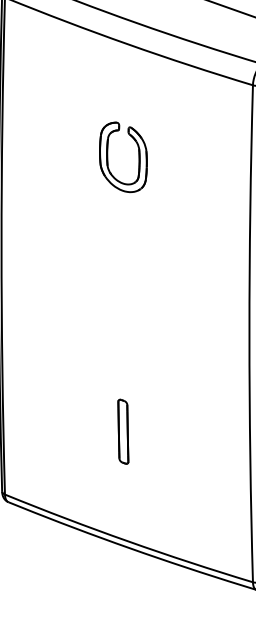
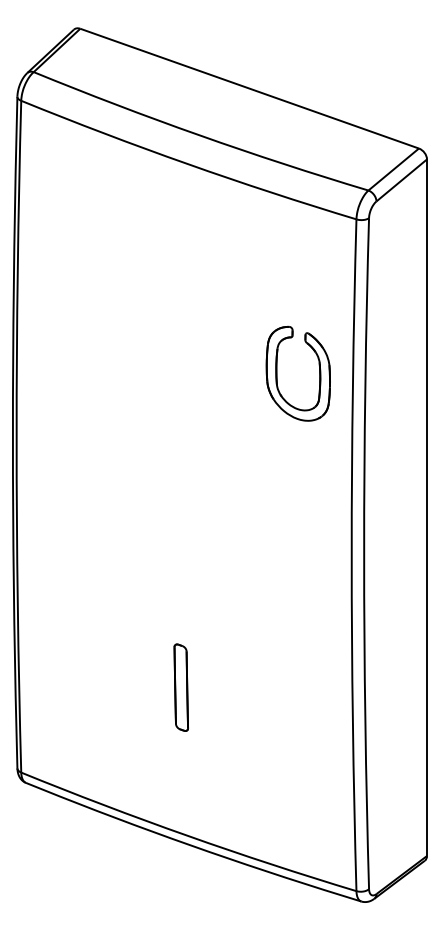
part: (107, 157) -> (277, 373), moved

